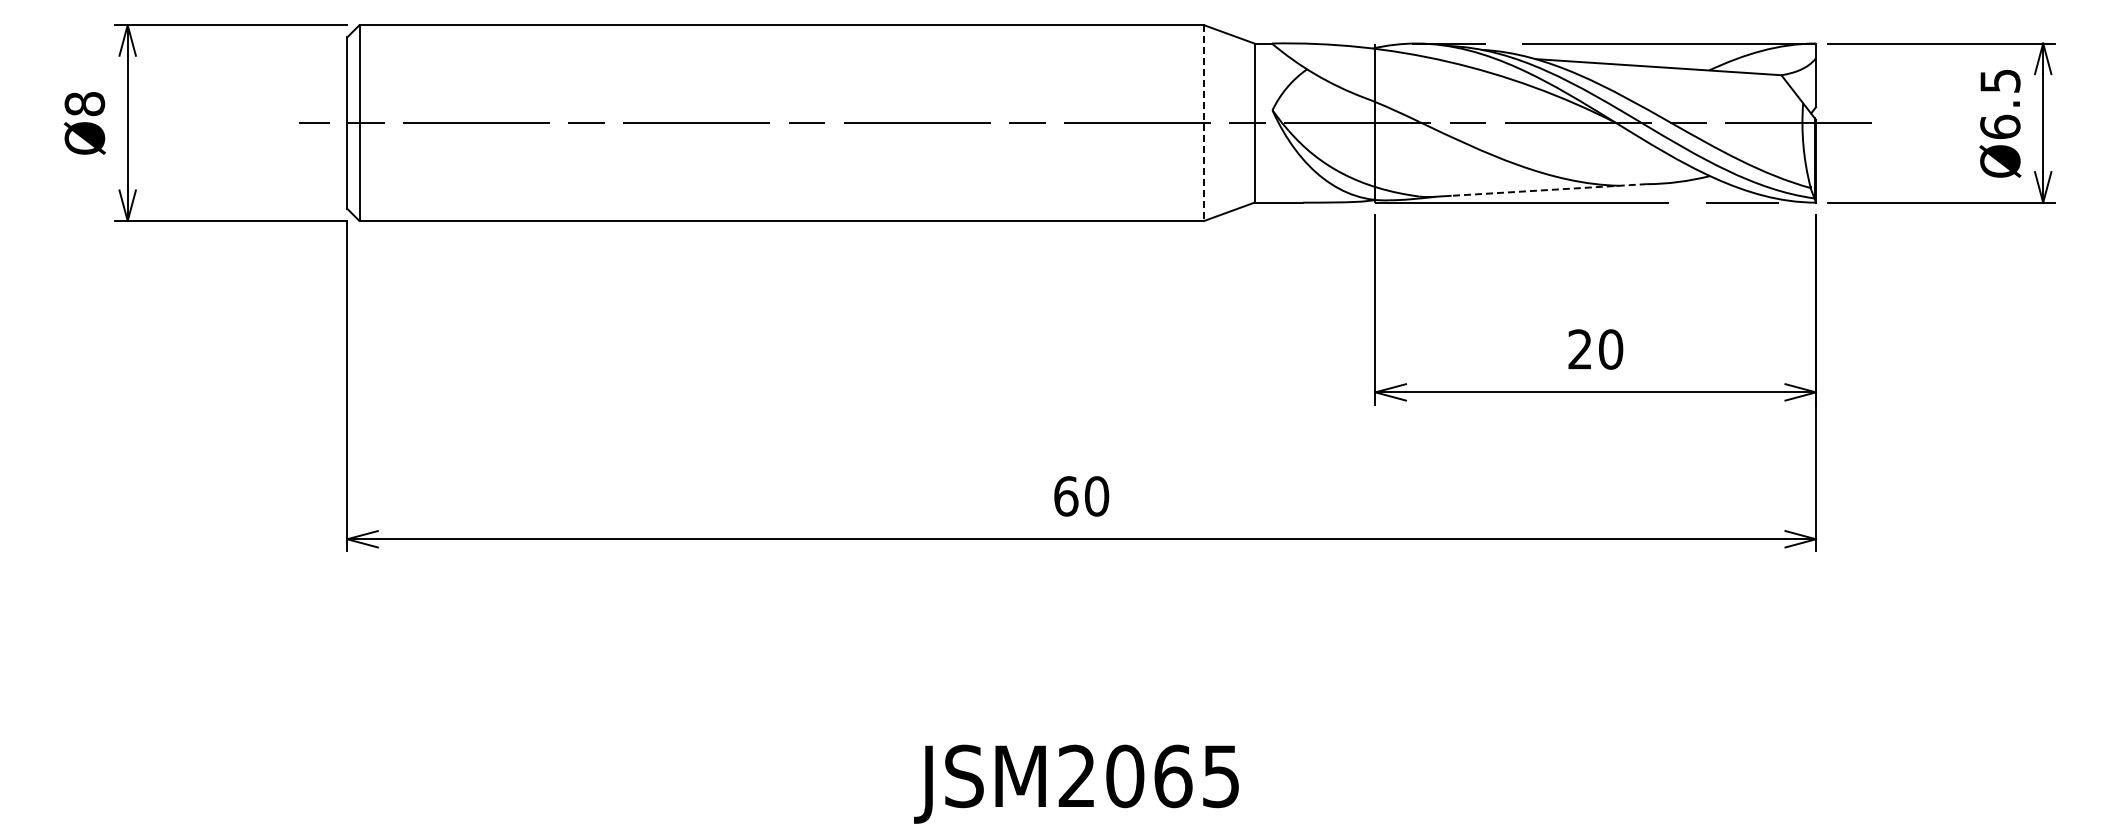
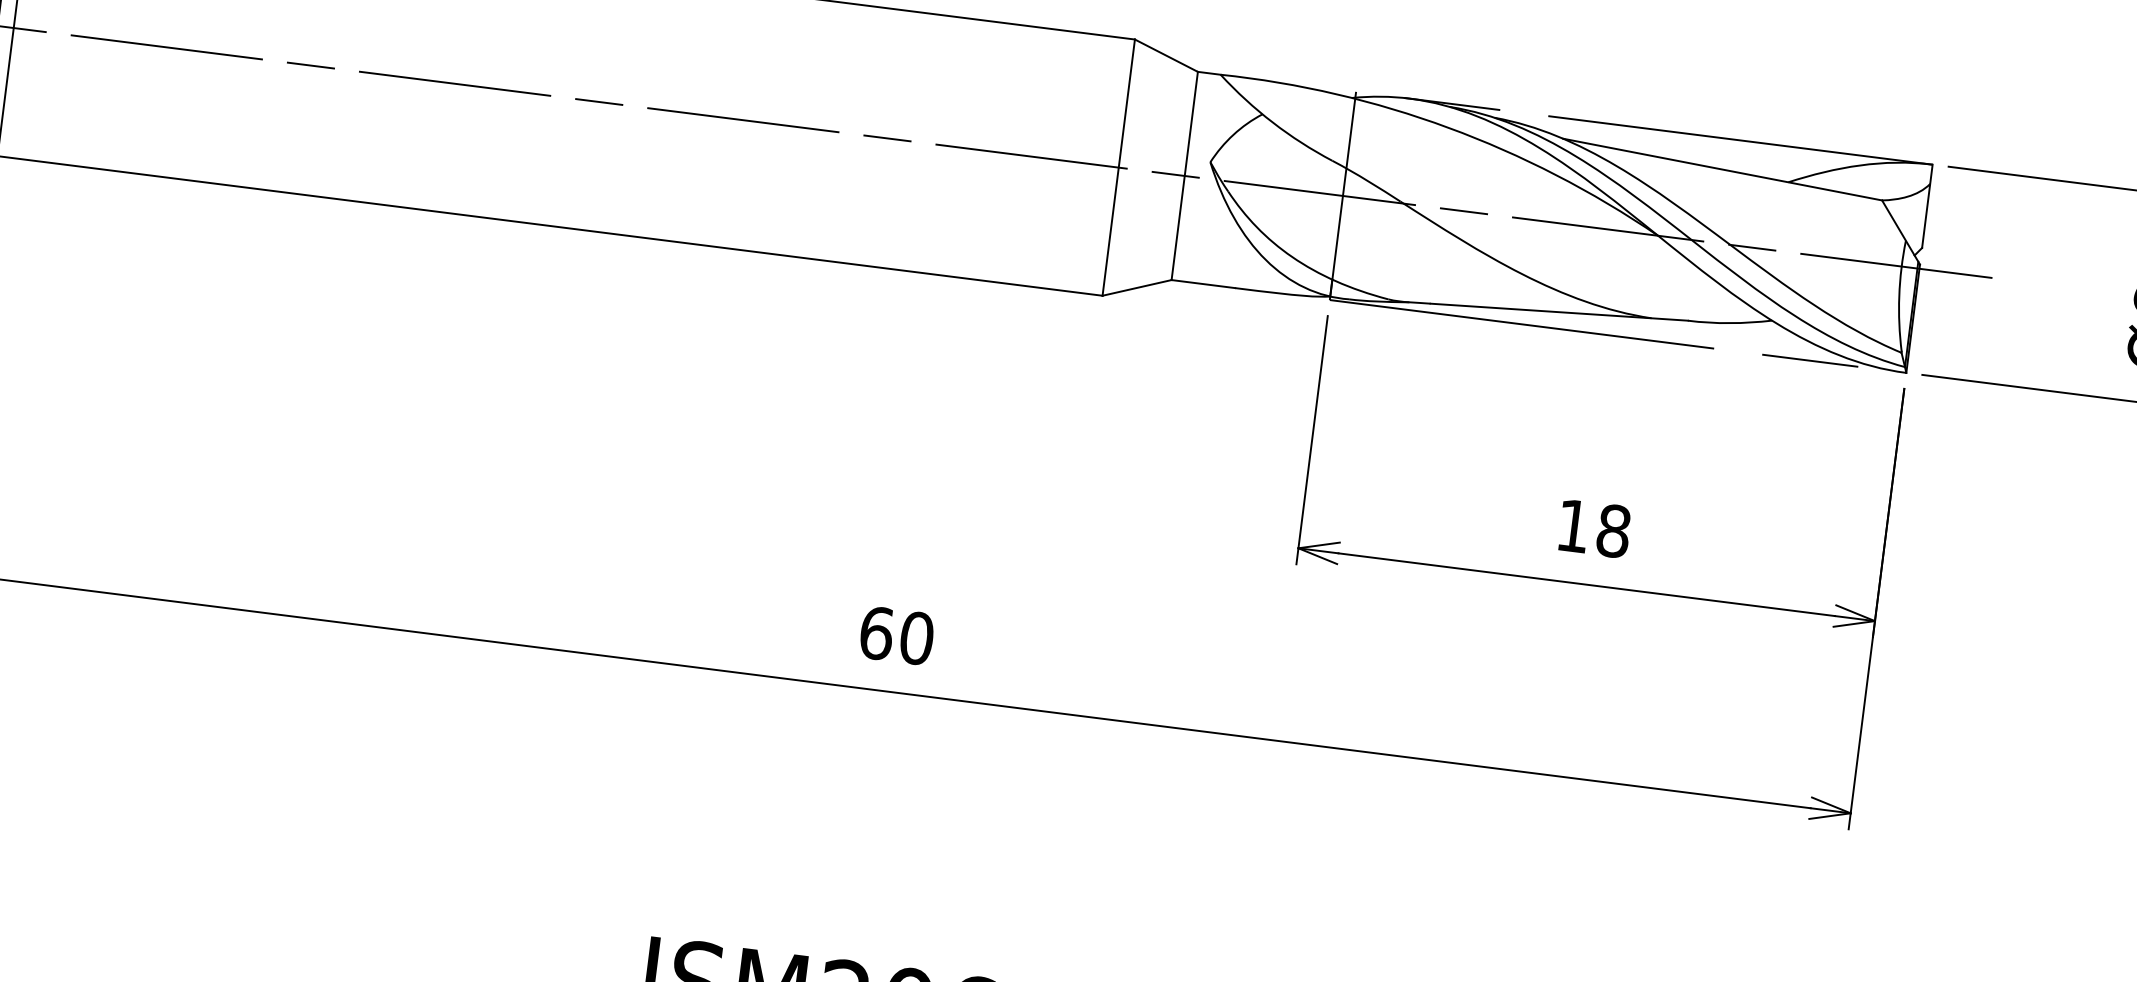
line: (1204, 123) -> (1119, 168), dashed -> solid
line: (1549, 189) -> (1559, 311), dashed -> solid
text: (1595, 349) -> (1593, 528), 20 -> 18

